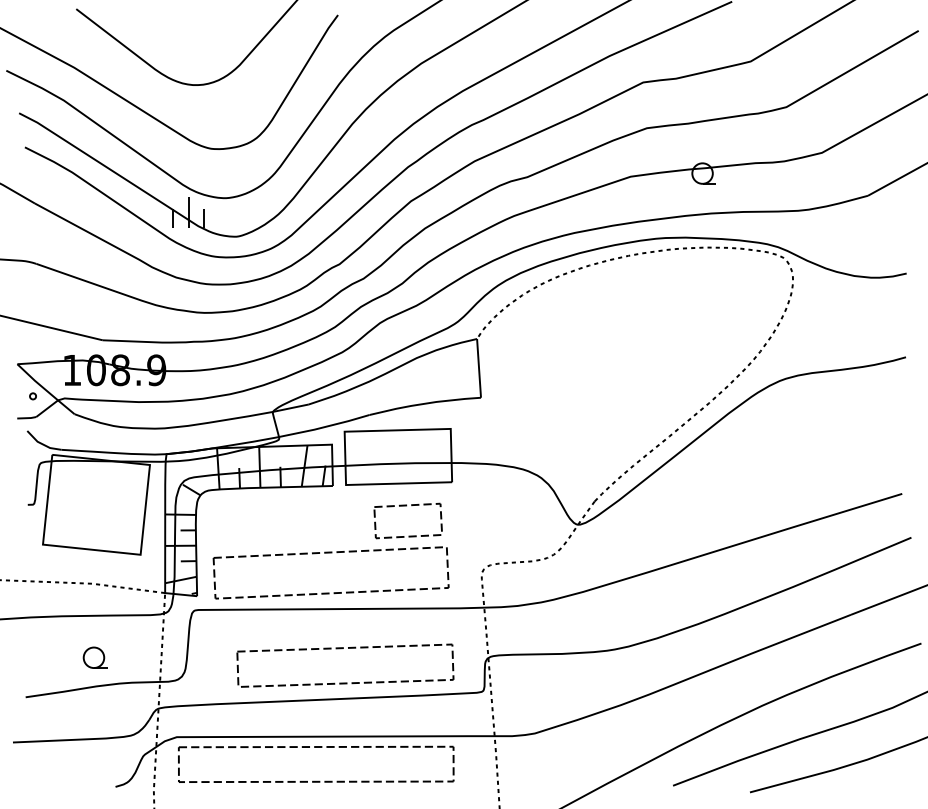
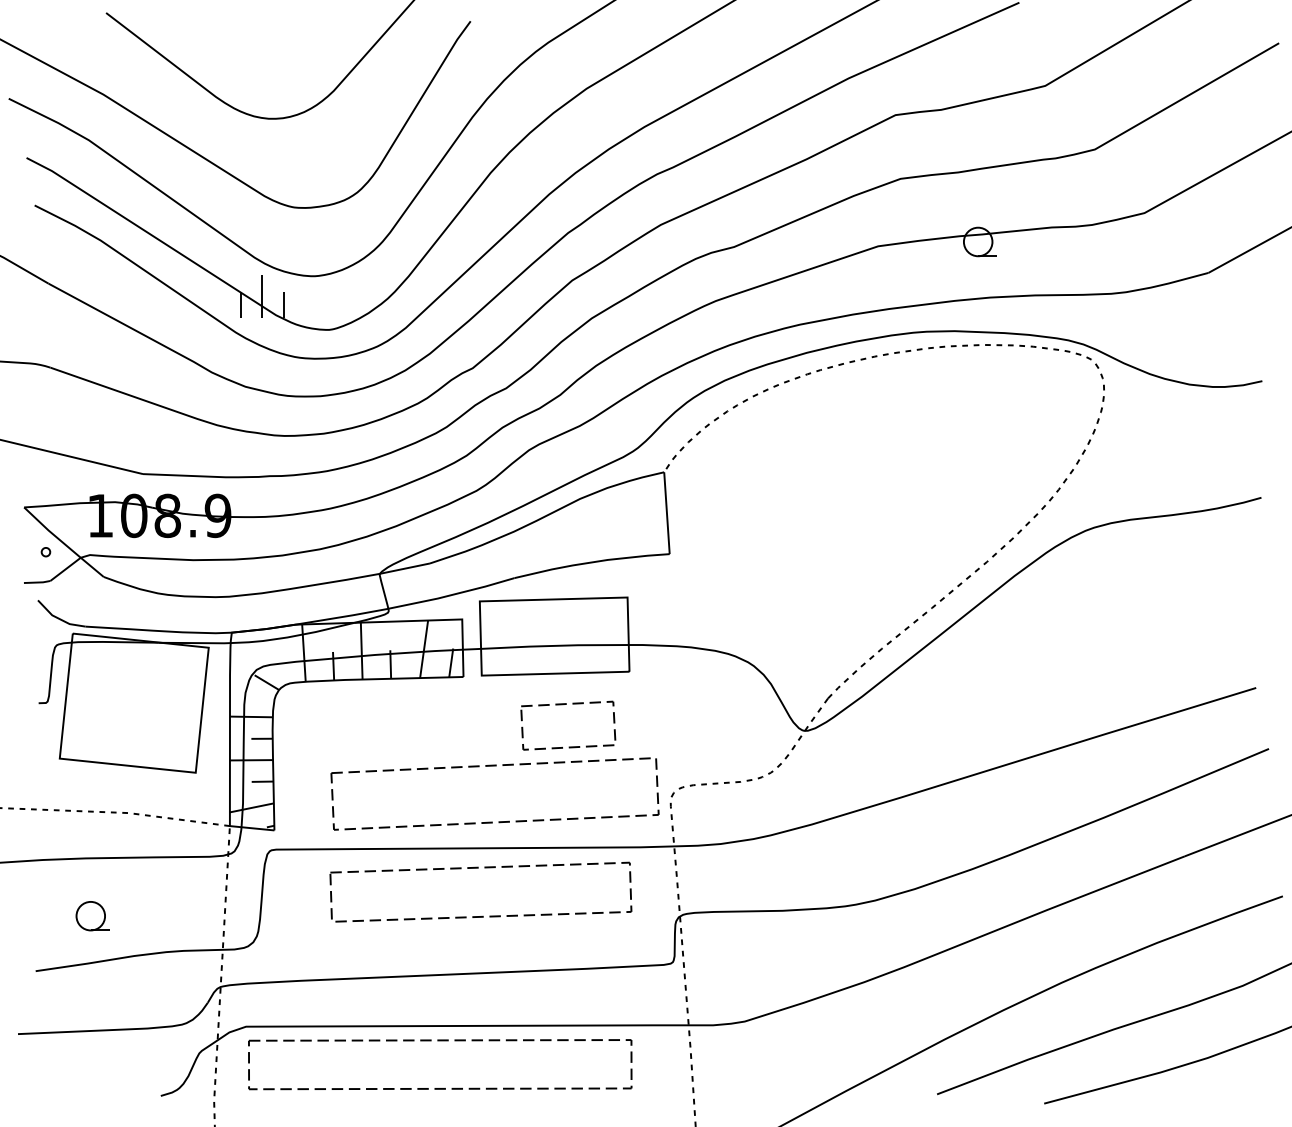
part: (330, 553) -> (494, 766), moved
part: (343, 648) -> (478, 868), moved
part: (95, 658) -> (92, 916), moved

